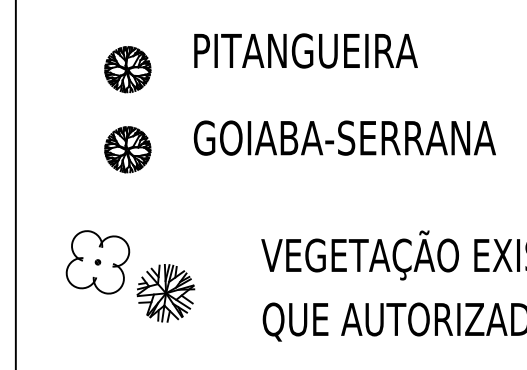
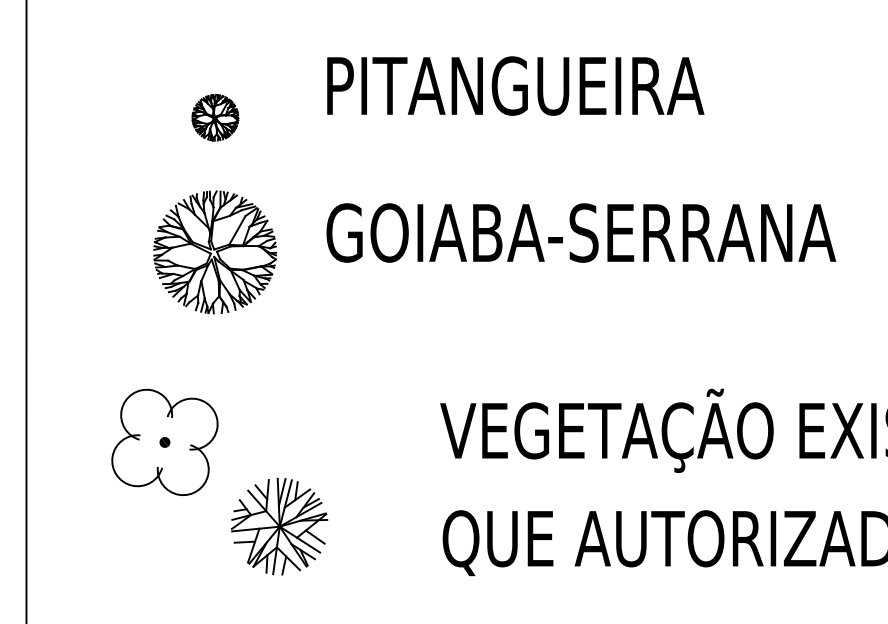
part: (127, 69) -> (214, 117), size x0.6
part: (127, 149) -> (214, 252), size x1.6
part: (165, 293) -> (278, 526), moved

